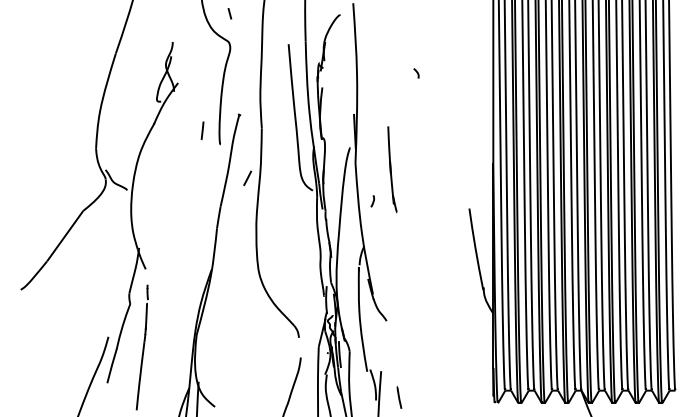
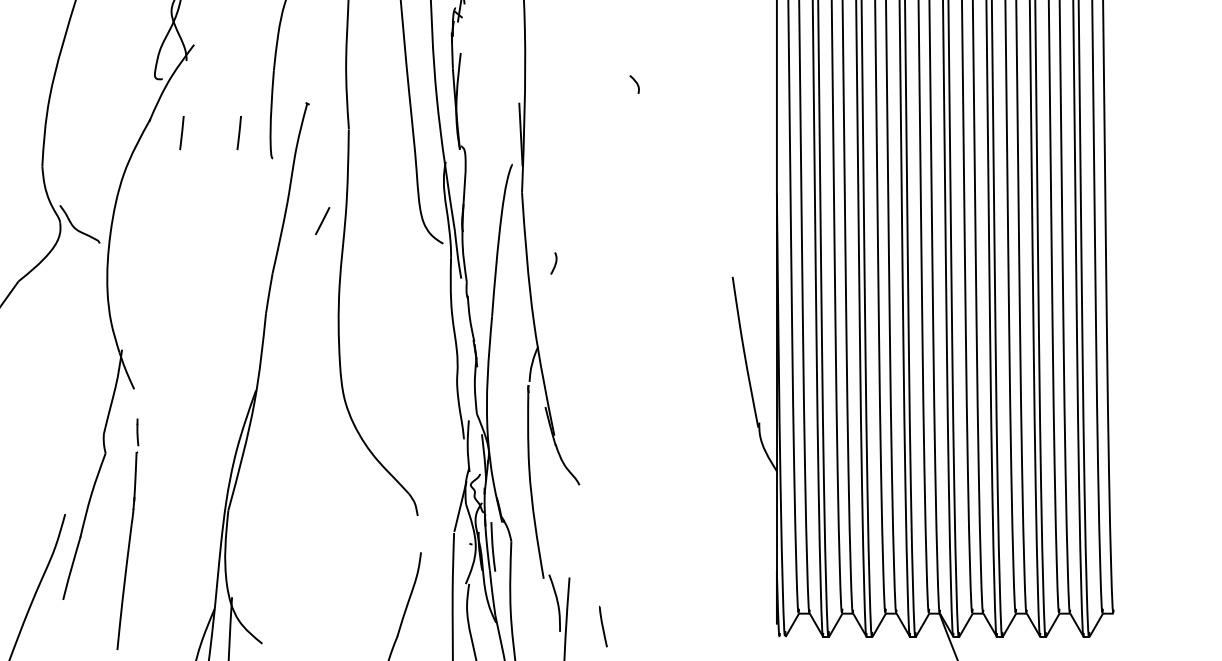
curve: (416, 72) -> (634, 82), moved
line: (171, 130) -> (181, 132), added
part: (392, 169) -> (590, 204), removed

